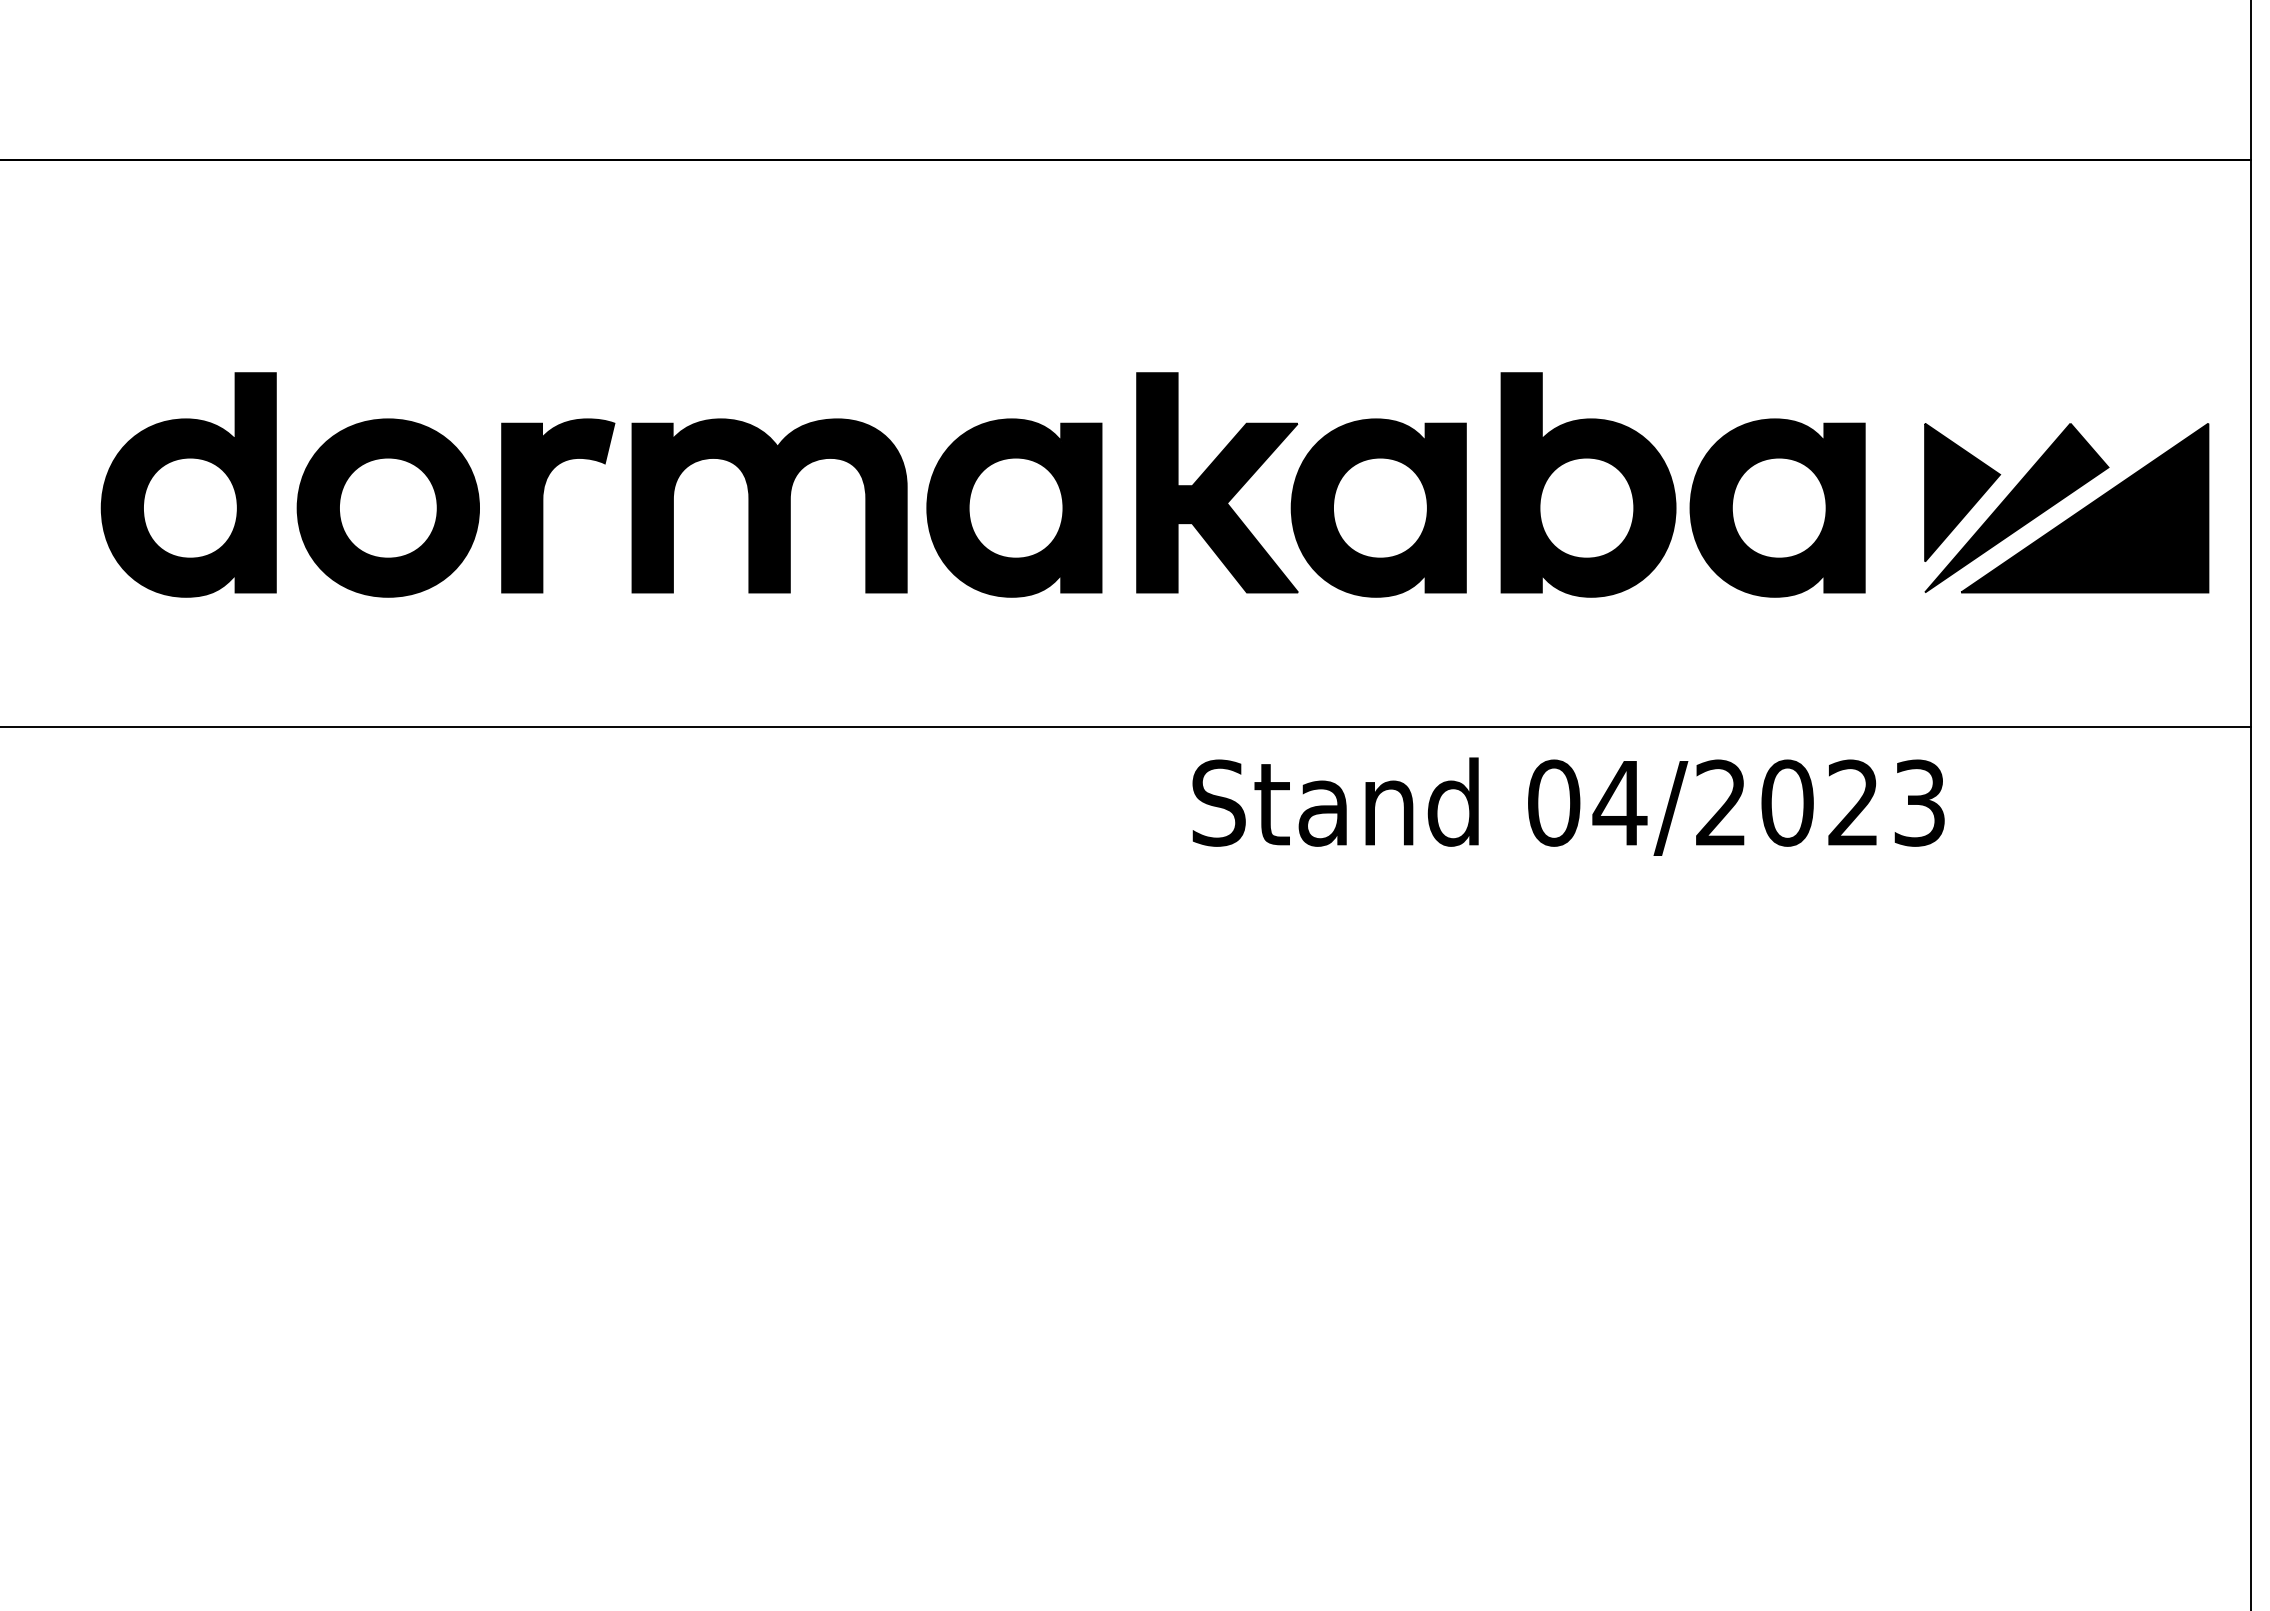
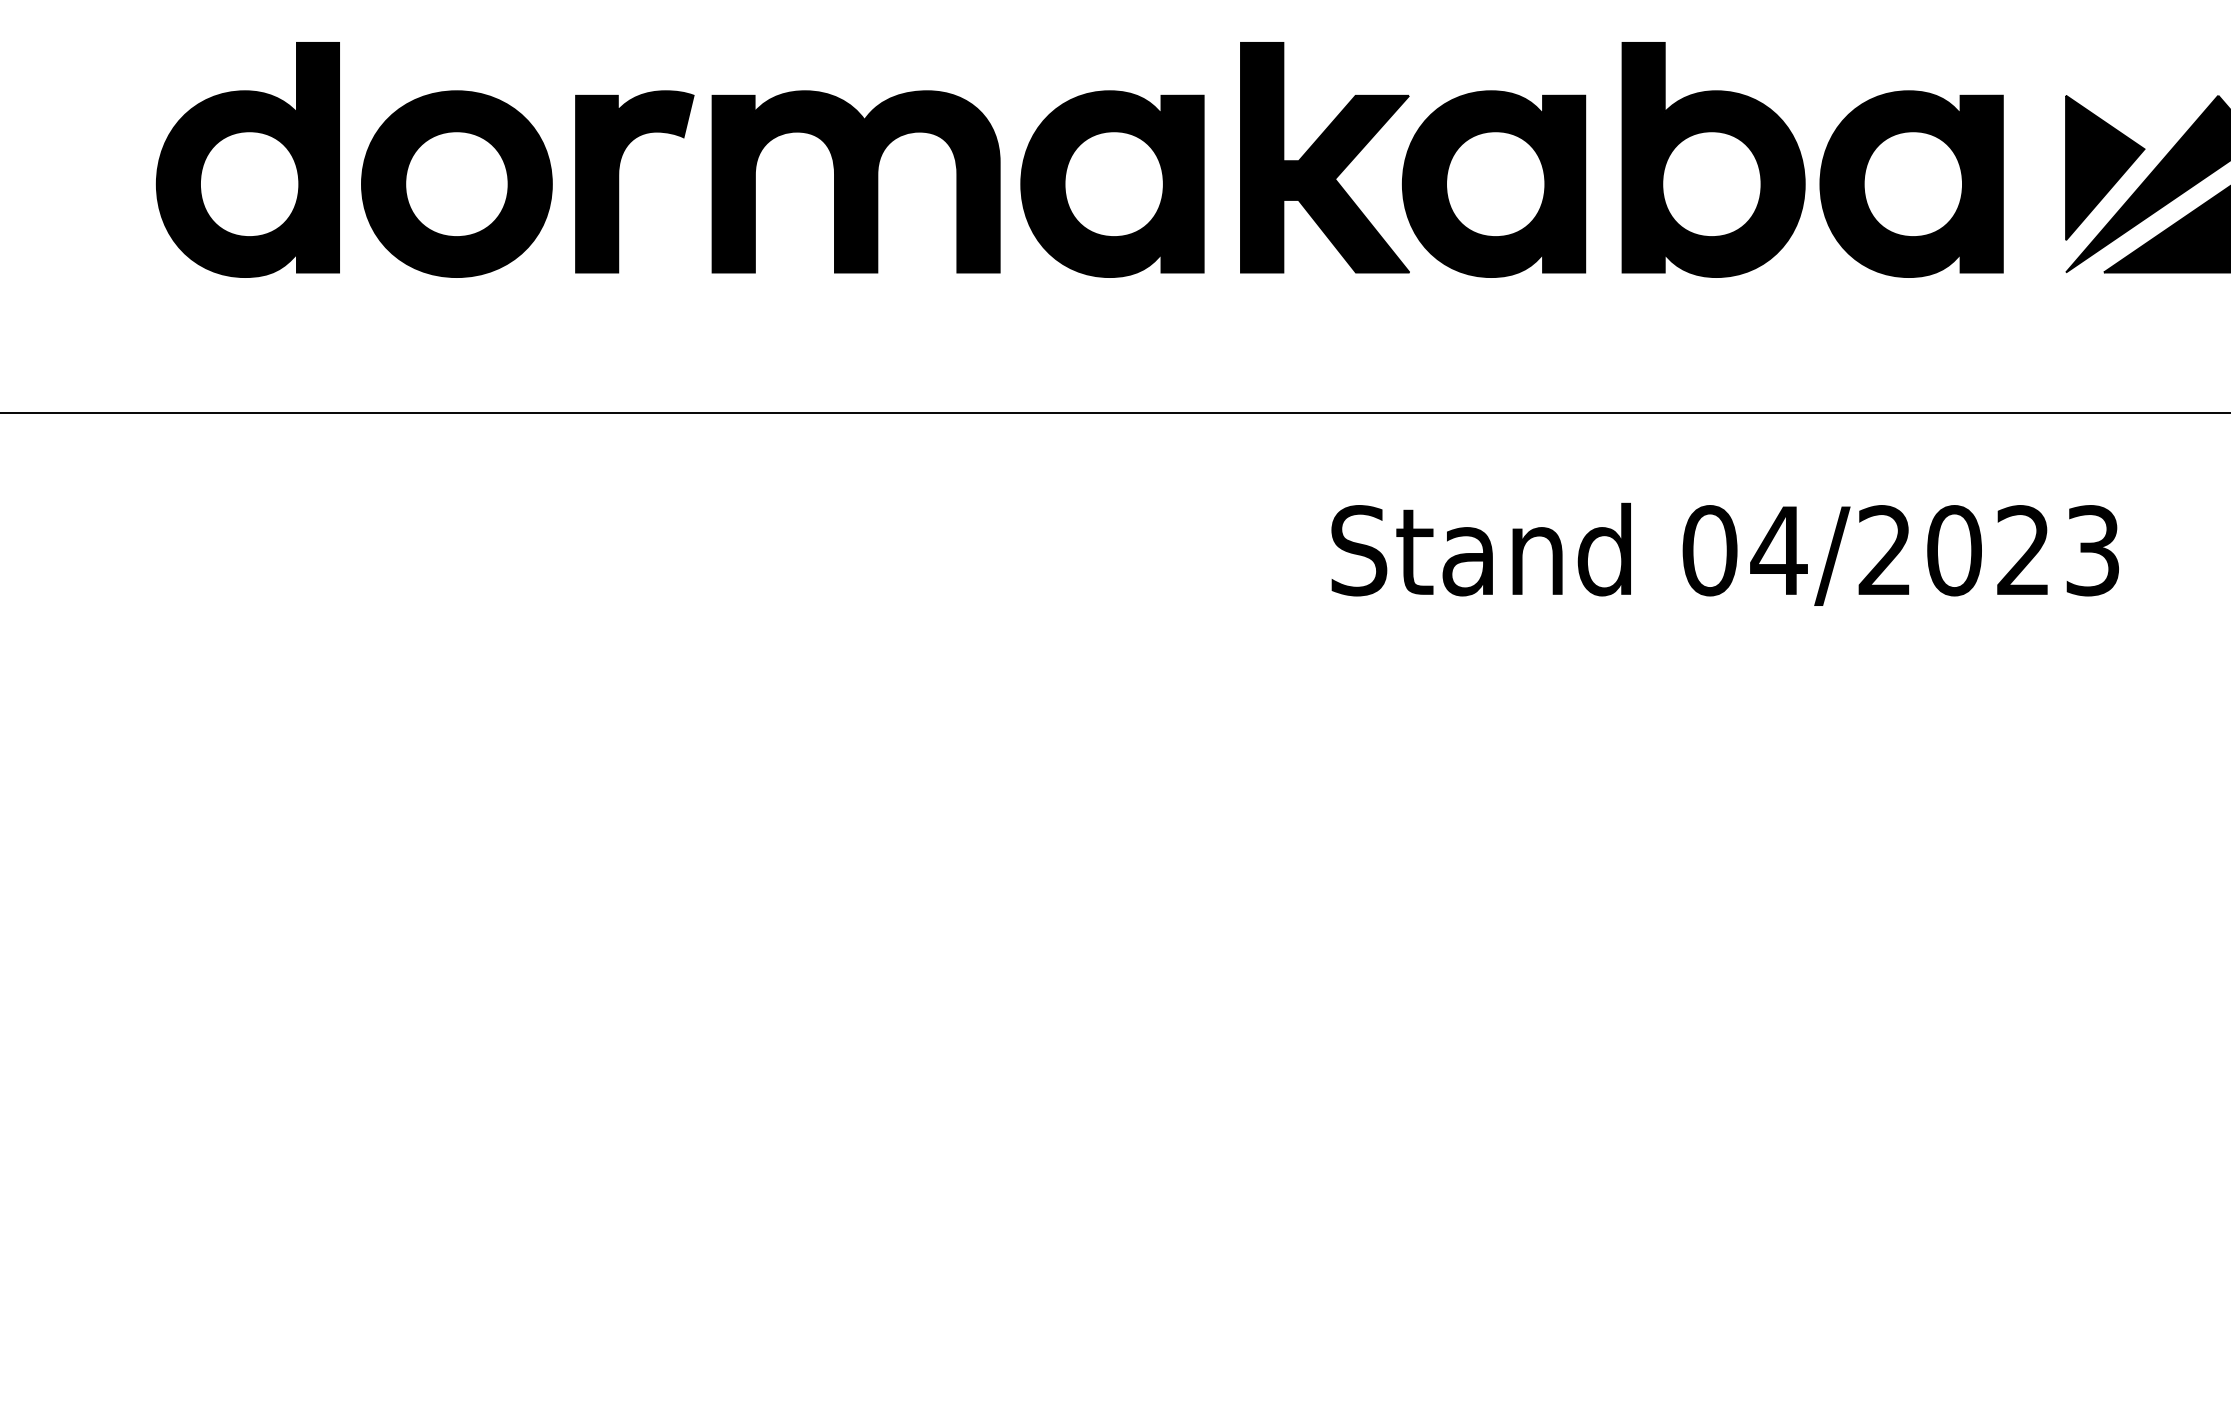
text: (1568, 806) -> (1725, 554), moved

